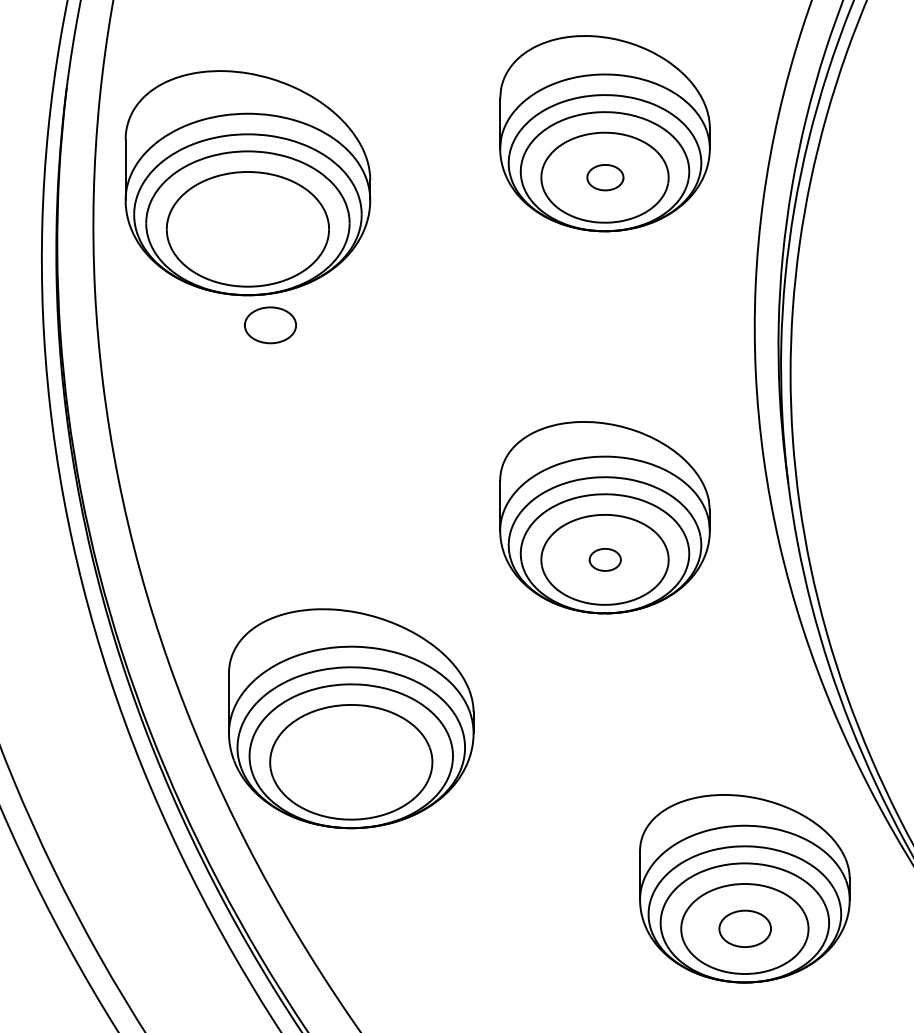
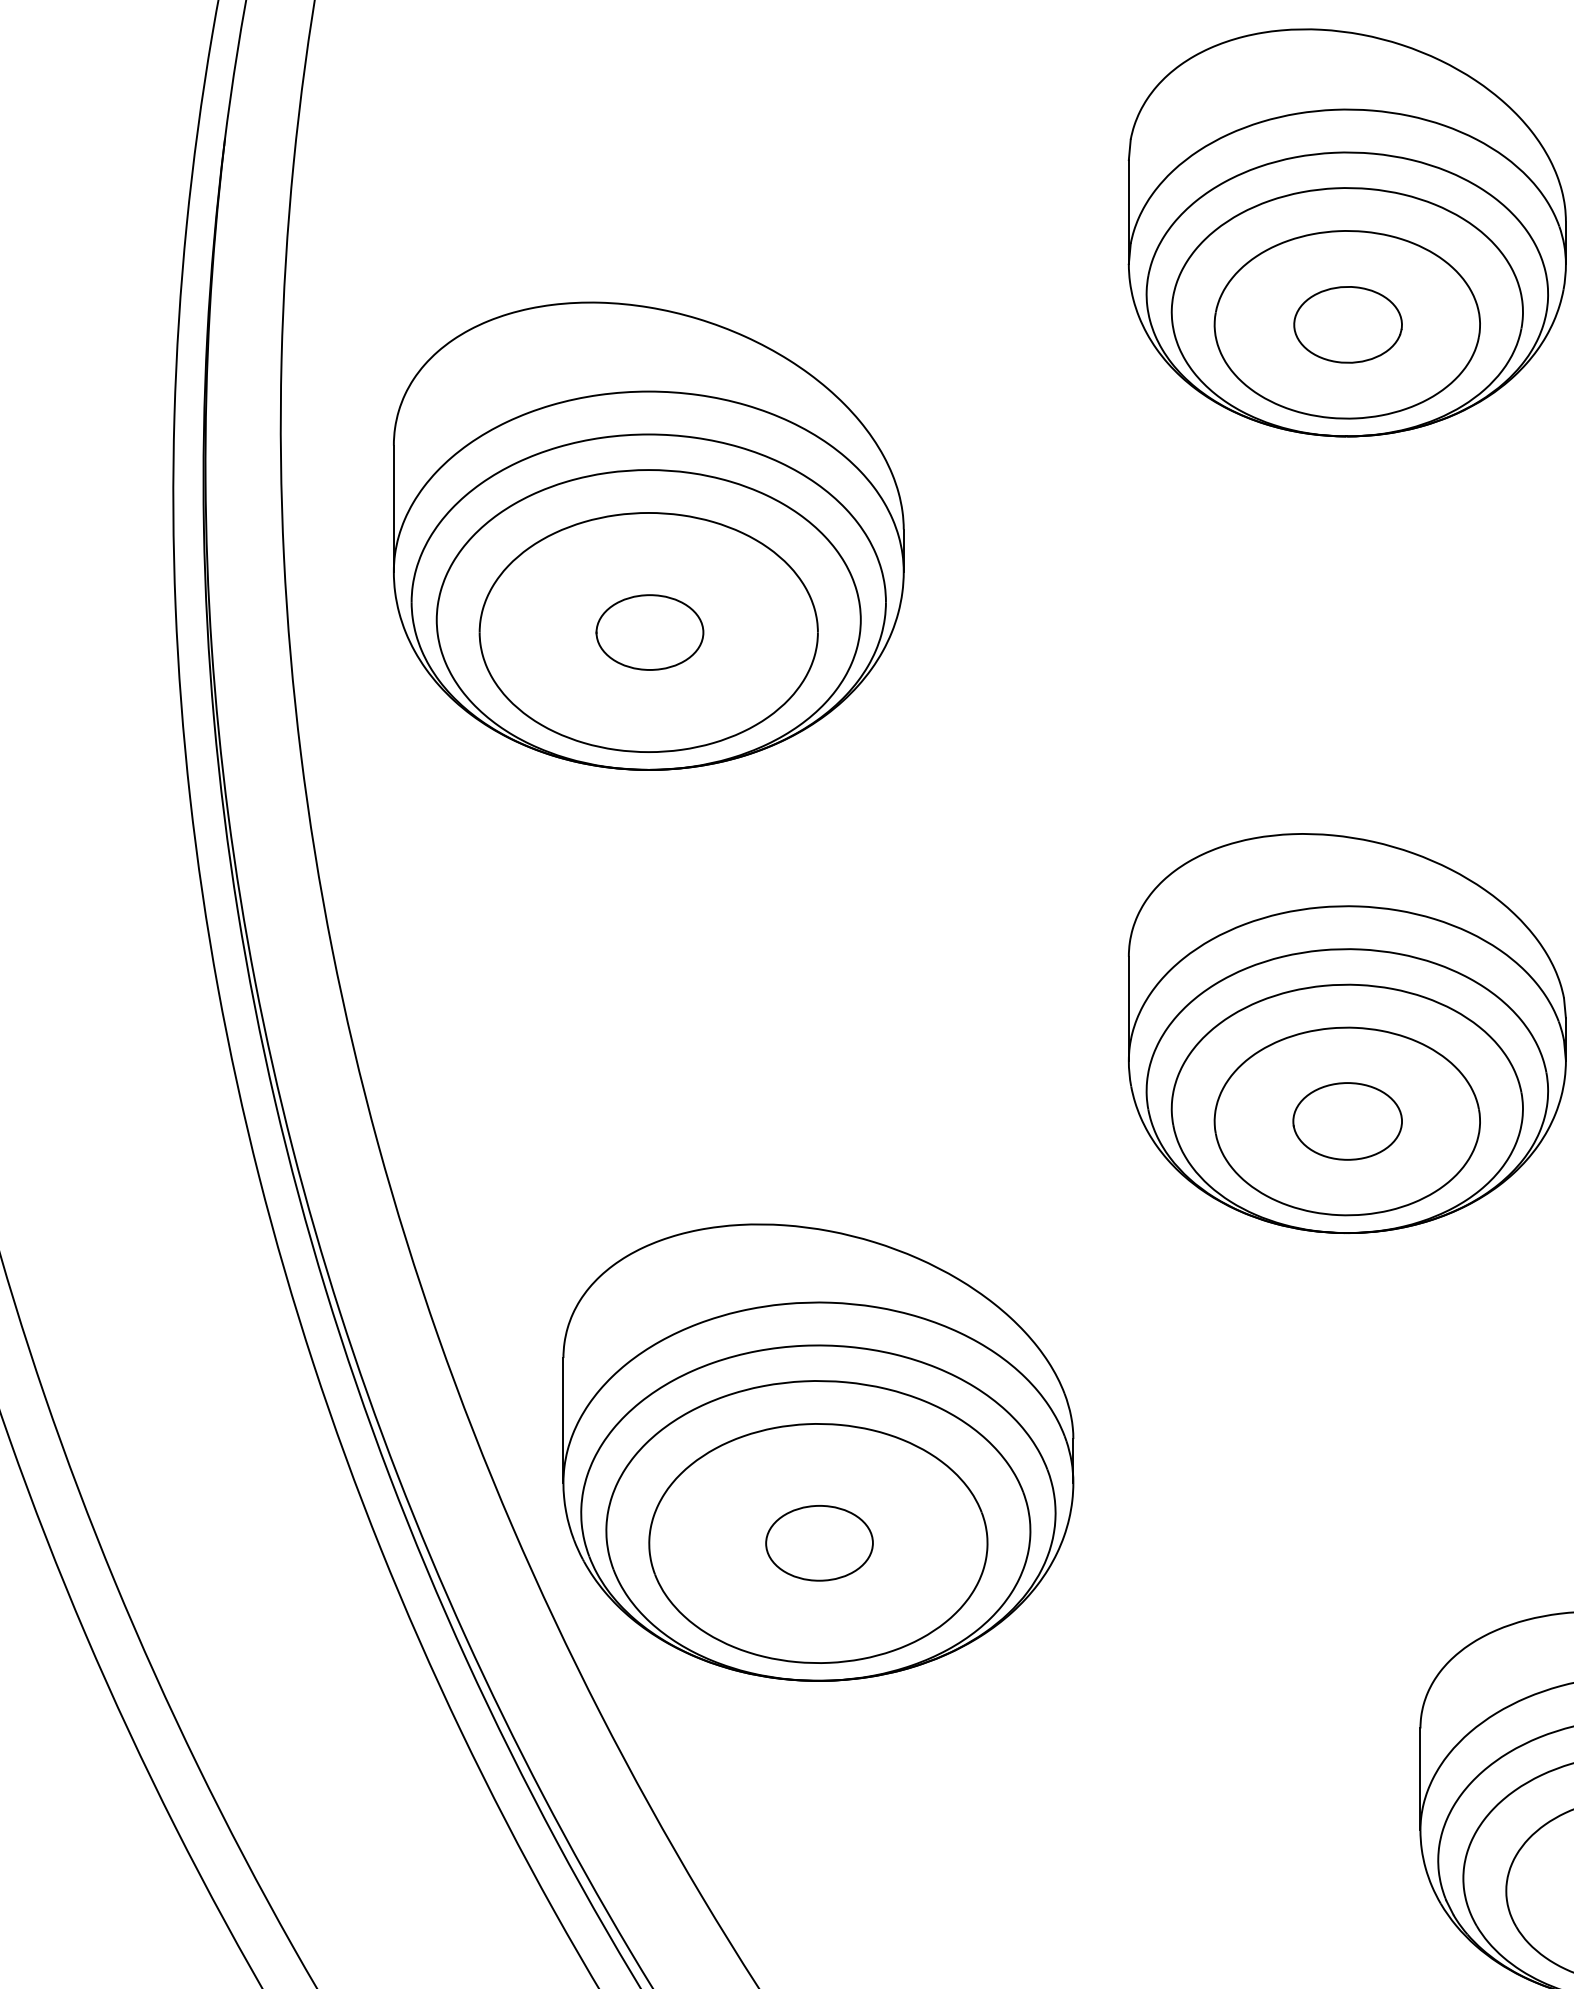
part: (605, 177) -> (1348, 324), size x1.43
part: (247, 183) -> (647, 536), moved
part: (605, 559) -> (1348, 1120), size x1.67
part: (351, 761) -> (818, 1541), added

